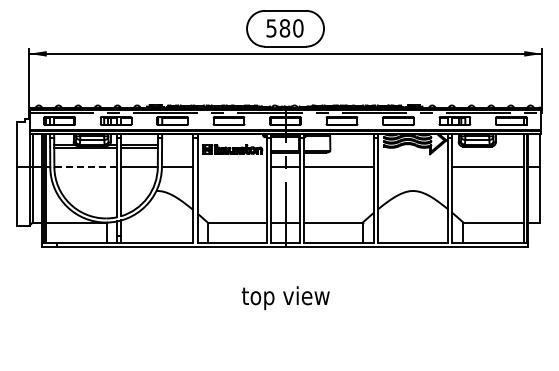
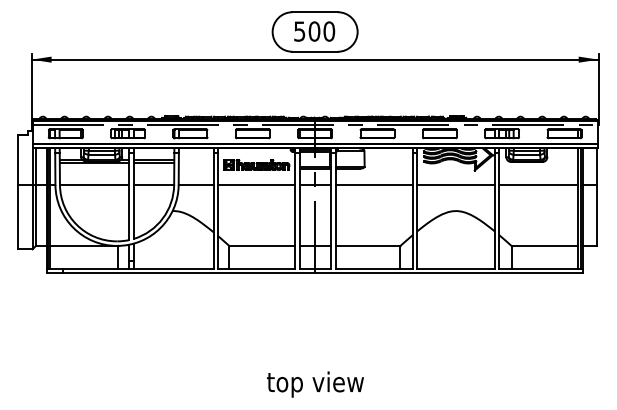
text: (284, 28) -> (314, 31), 580 -> 500
line: (85, 167) -> (94, 185), dashed -> solid
line: (232, 167) -> (256, 185), added
line: (413, 167) -> (456, 185), added
text: (285, 297) -> (315, 383), moved

